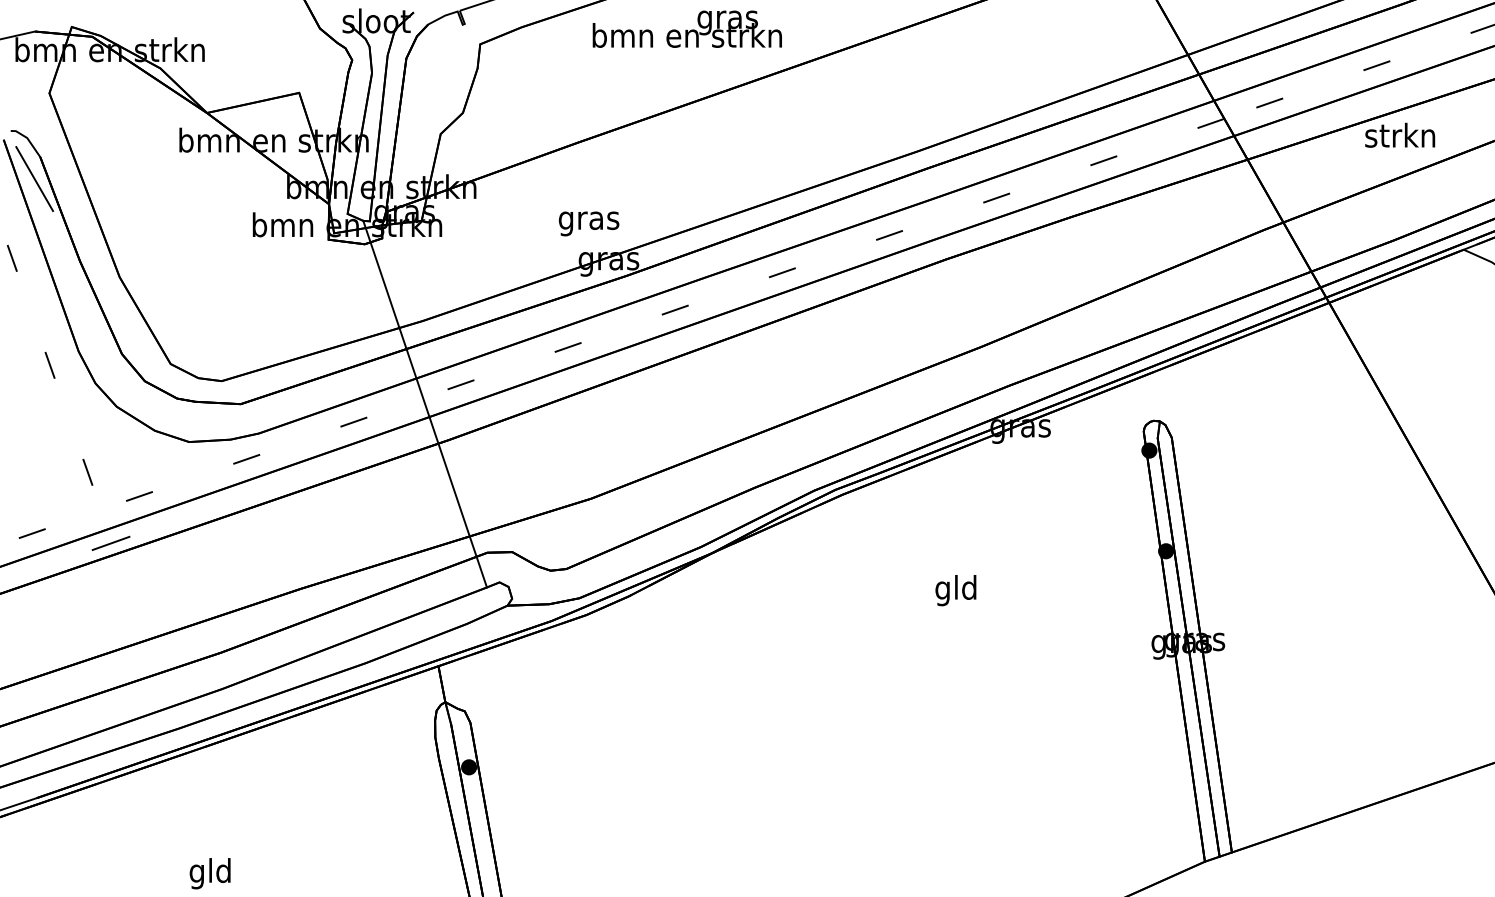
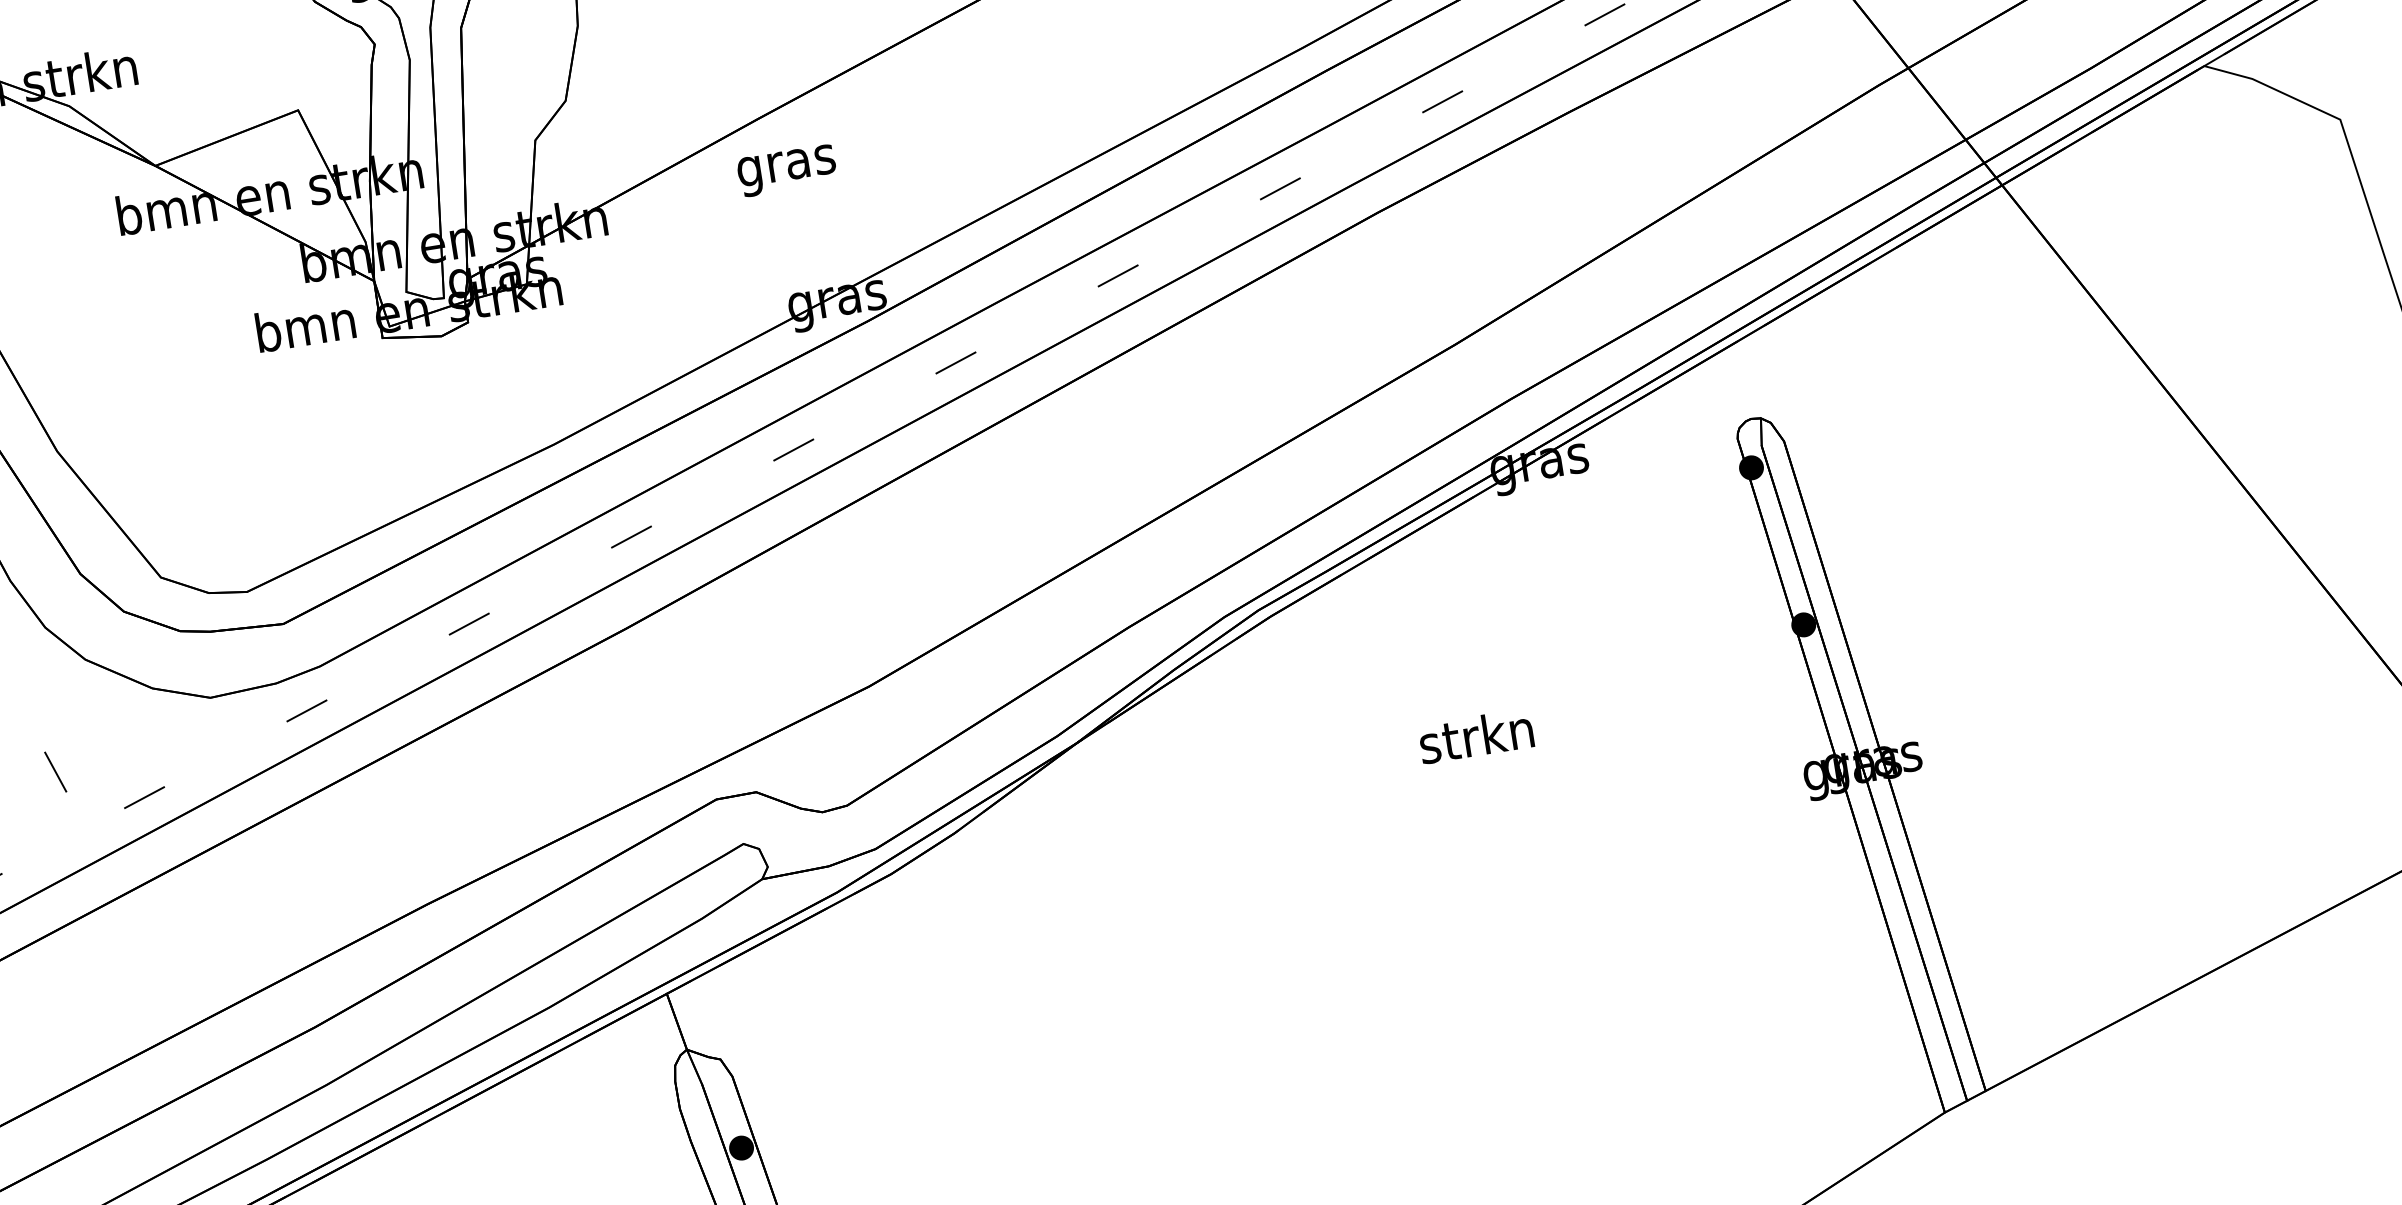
text: (588, 223) -> (786, 170), moved
line: (424, 403) -> (577, 576), removed
line: (110, 542) -> (109, 878), removed
text: (955, 590) -> (1476, 741), gld -> strkn

